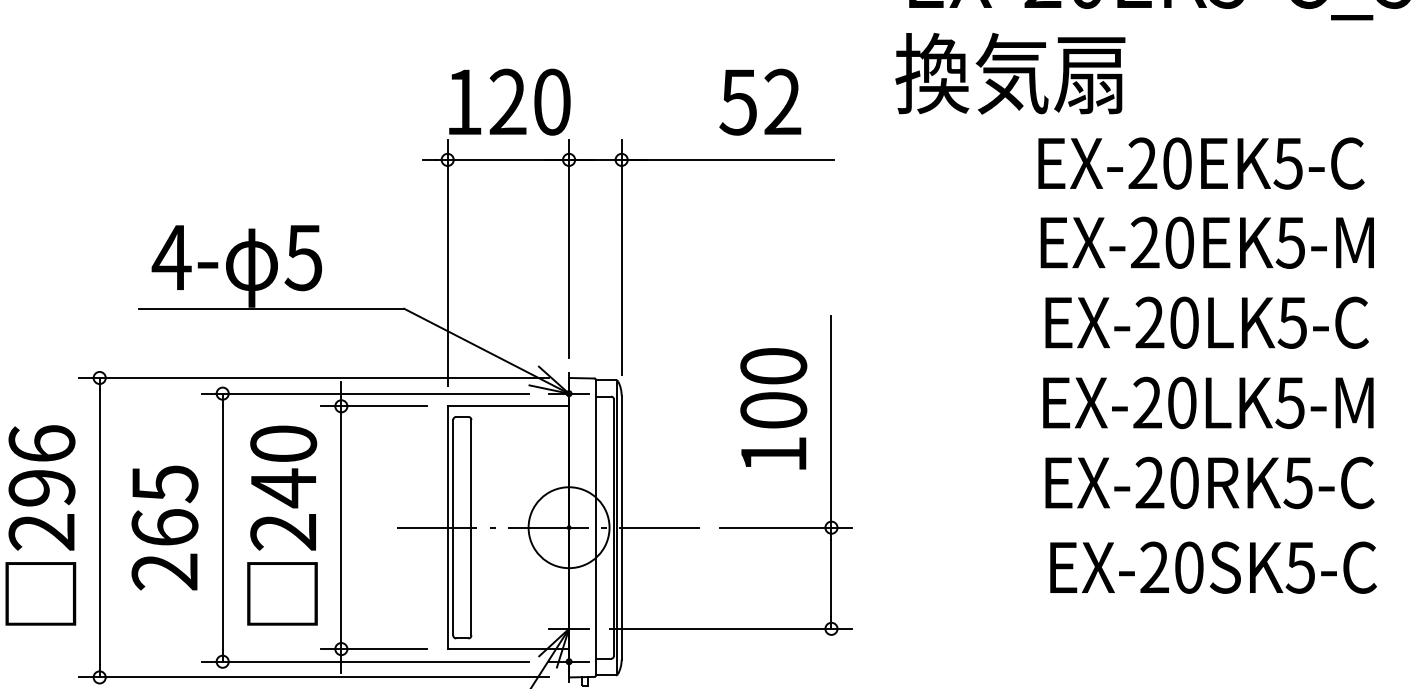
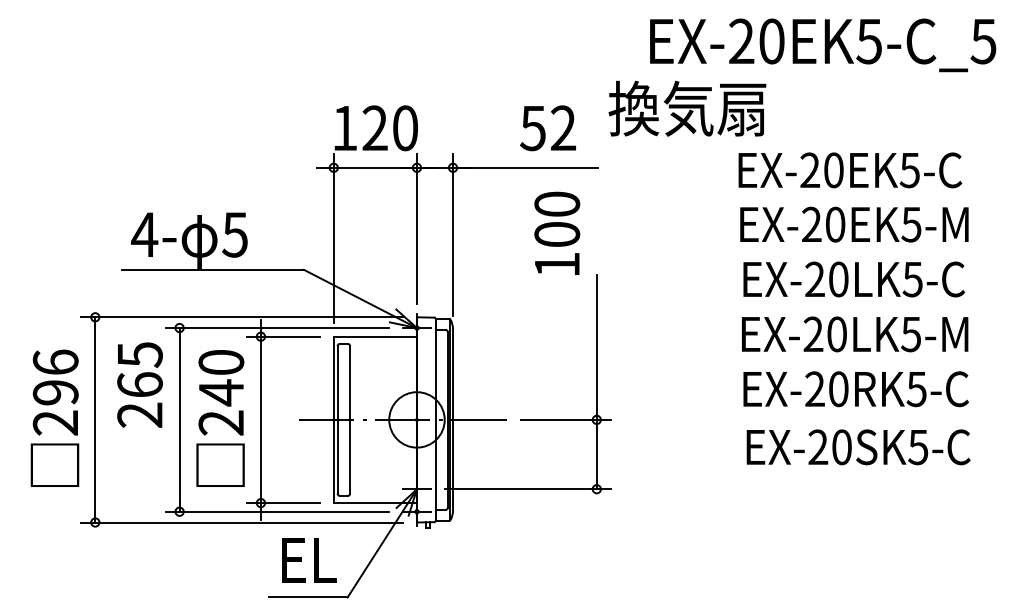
text: (1010, 73) -> (687, 108), moved
text: (774, 407) -> (557, 232), moved
text: (164, 527) -> (139, 384), moved

